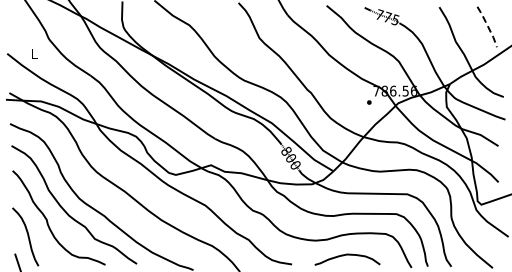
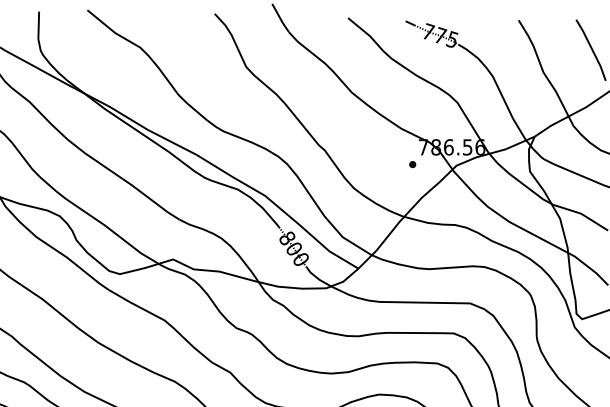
line: (488, 27) -> (592, 51), dashed -> solid

